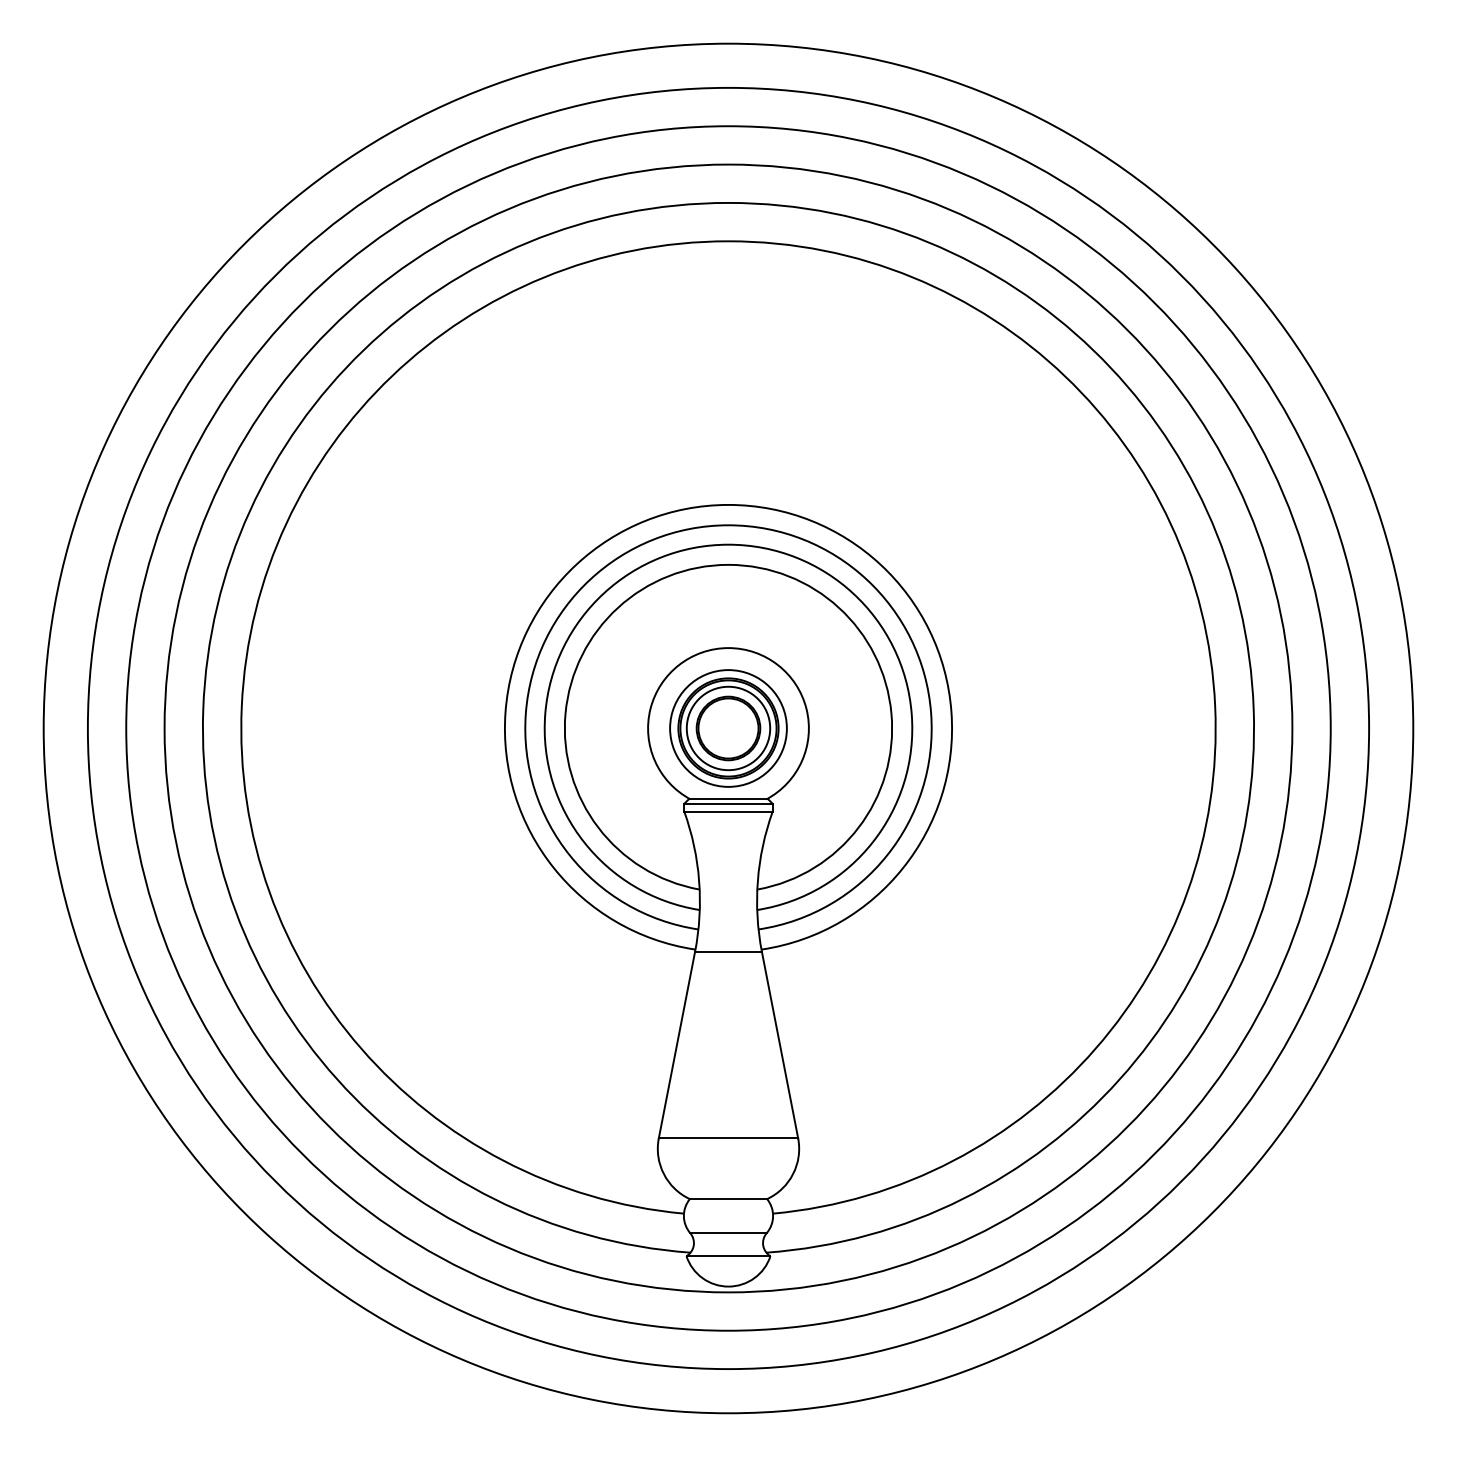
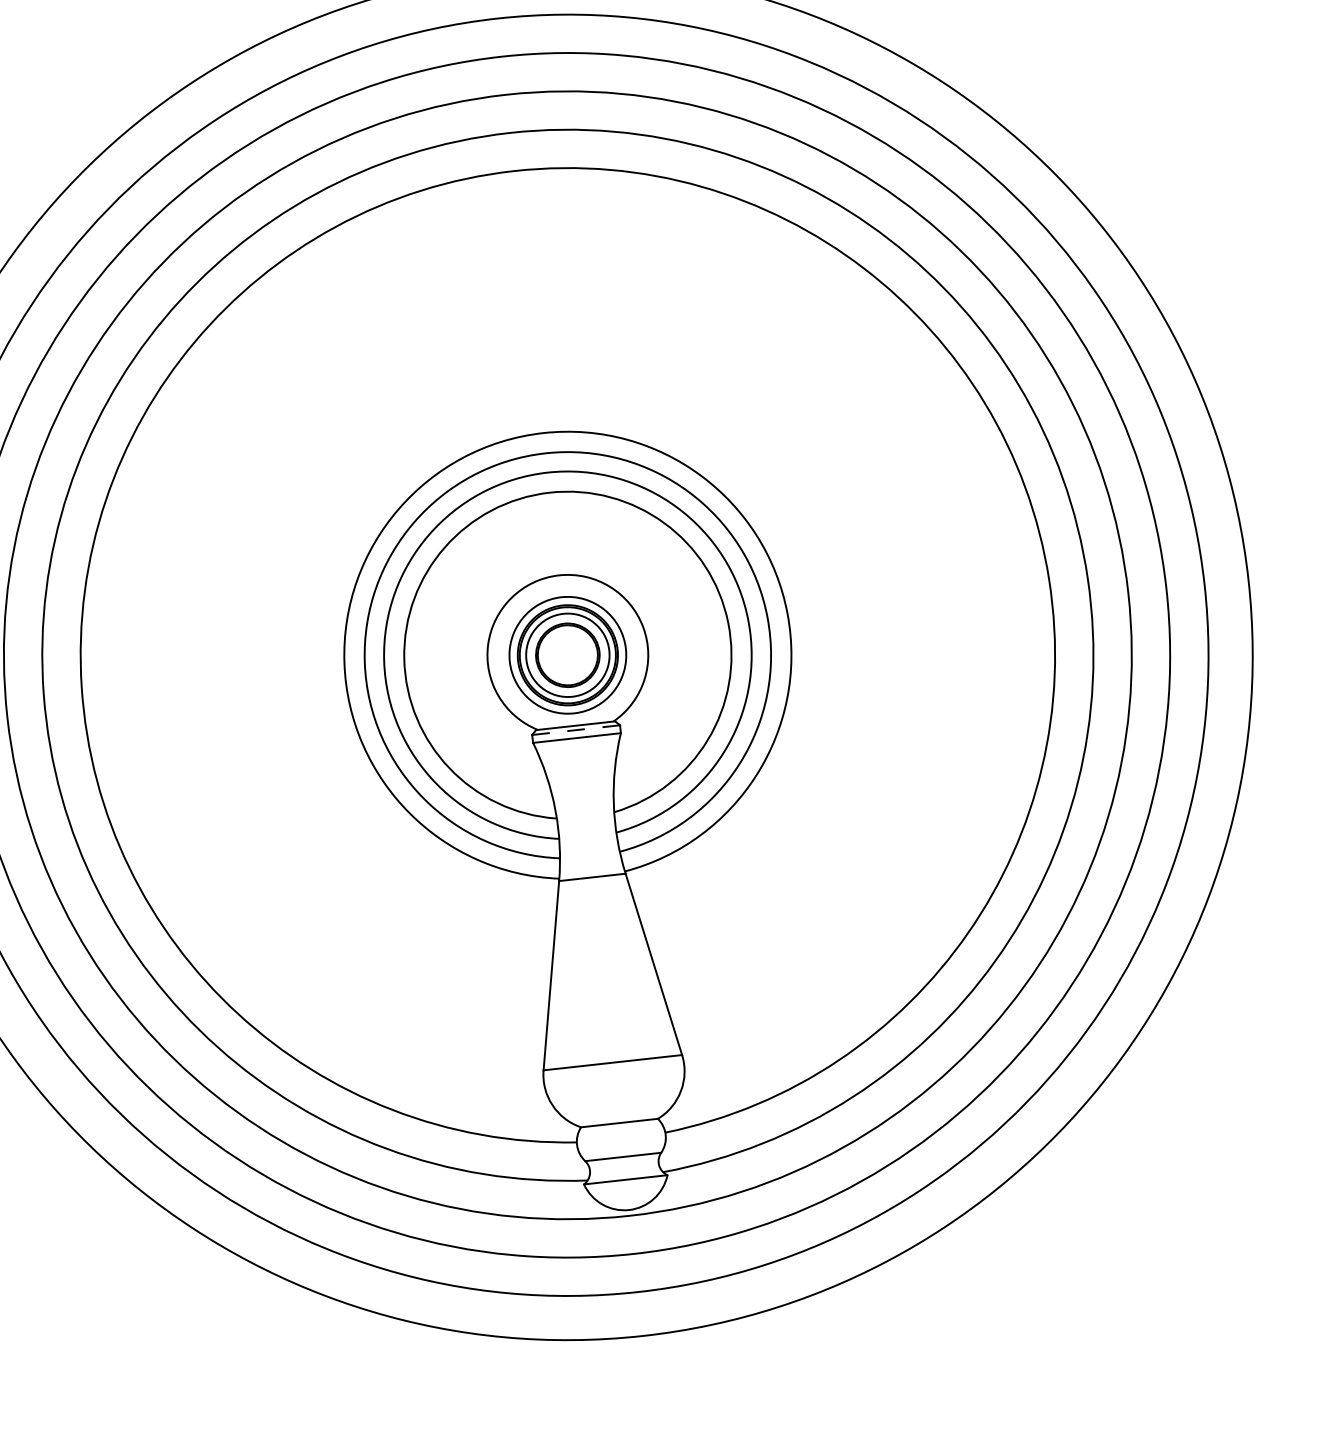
line: (728, 803) -> (576, 729), solid -> dashed

